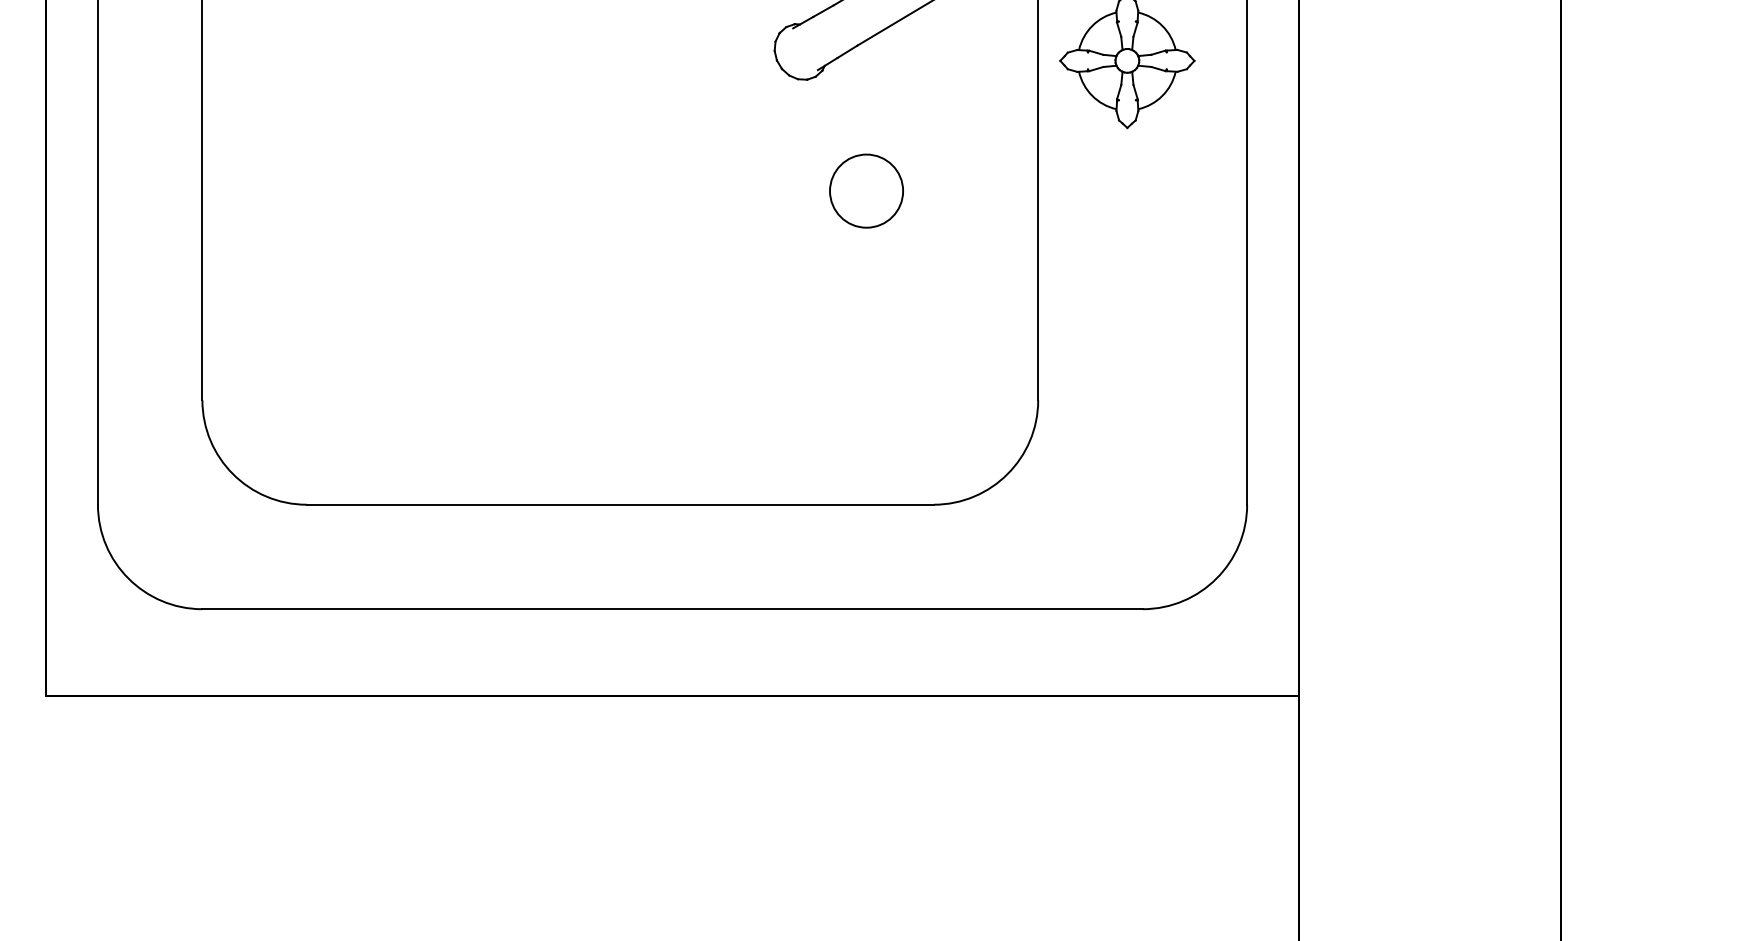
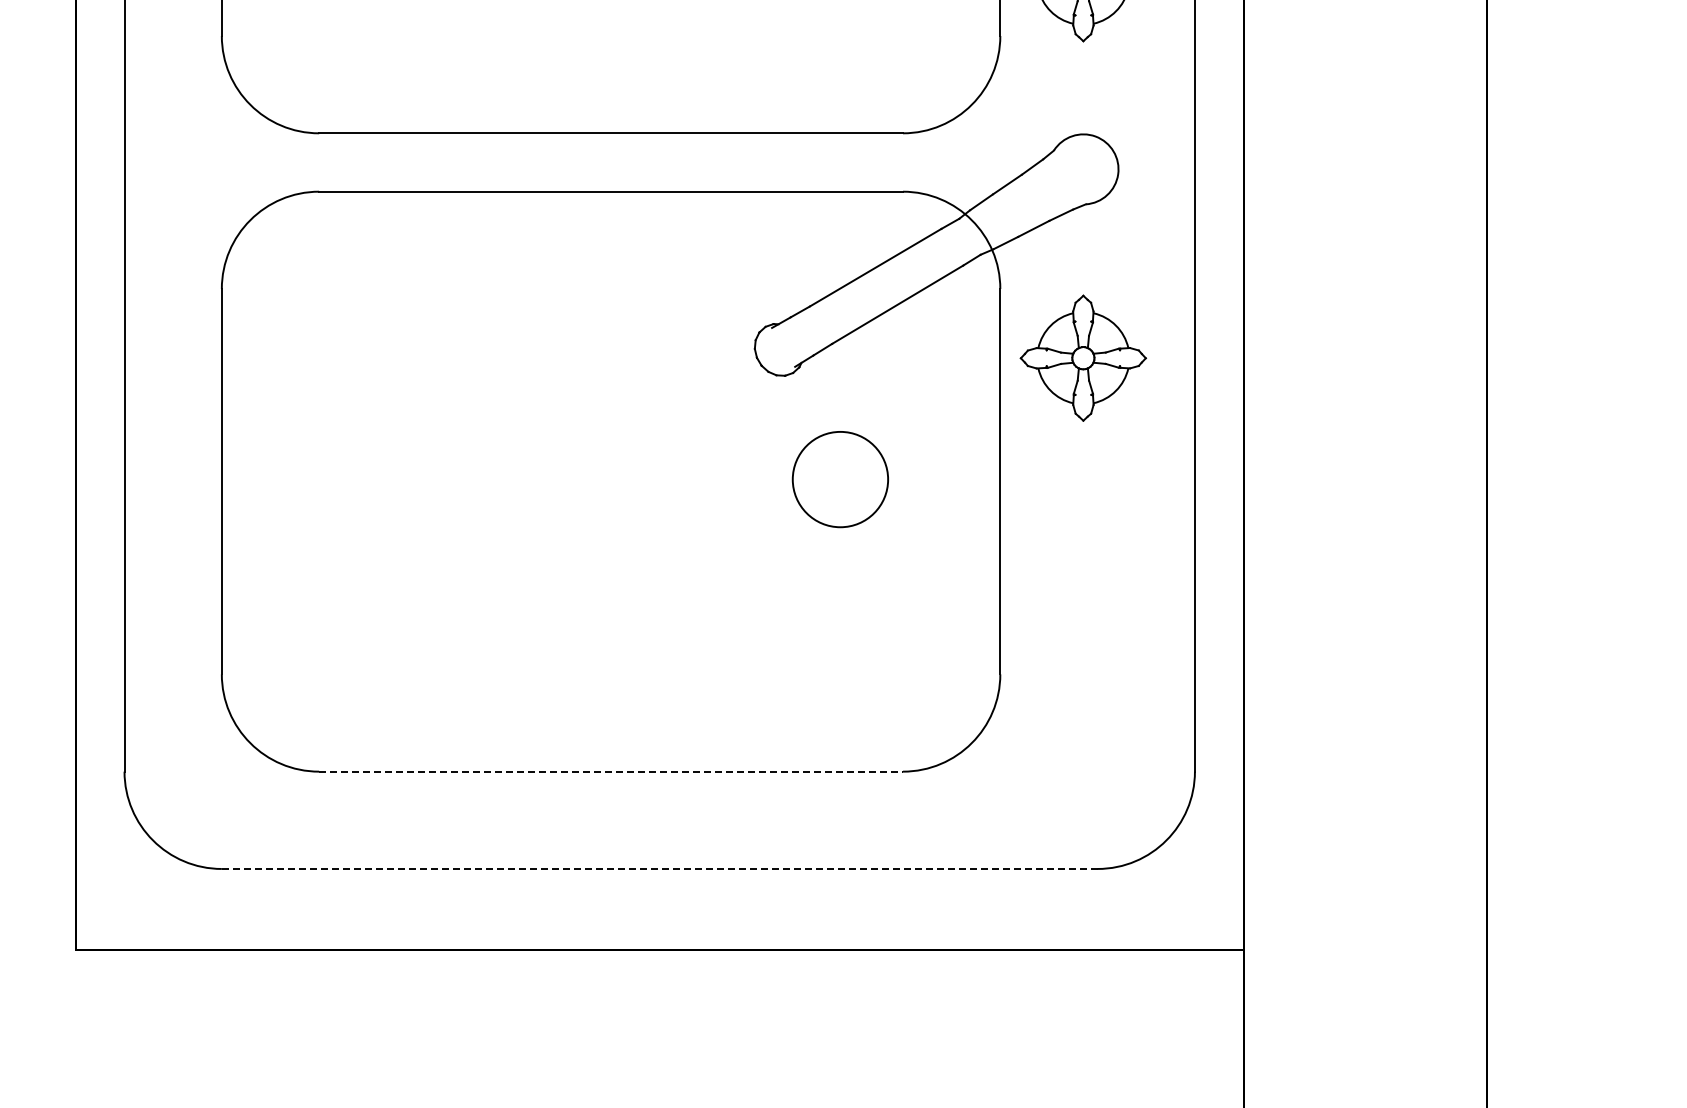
circle: (866, 191) -> (840, 479), size x1.4
line: (620, 504) -> (611, 771), solid -> dashed
line: (672, 608) -> (659, 868), solid -> dashed

